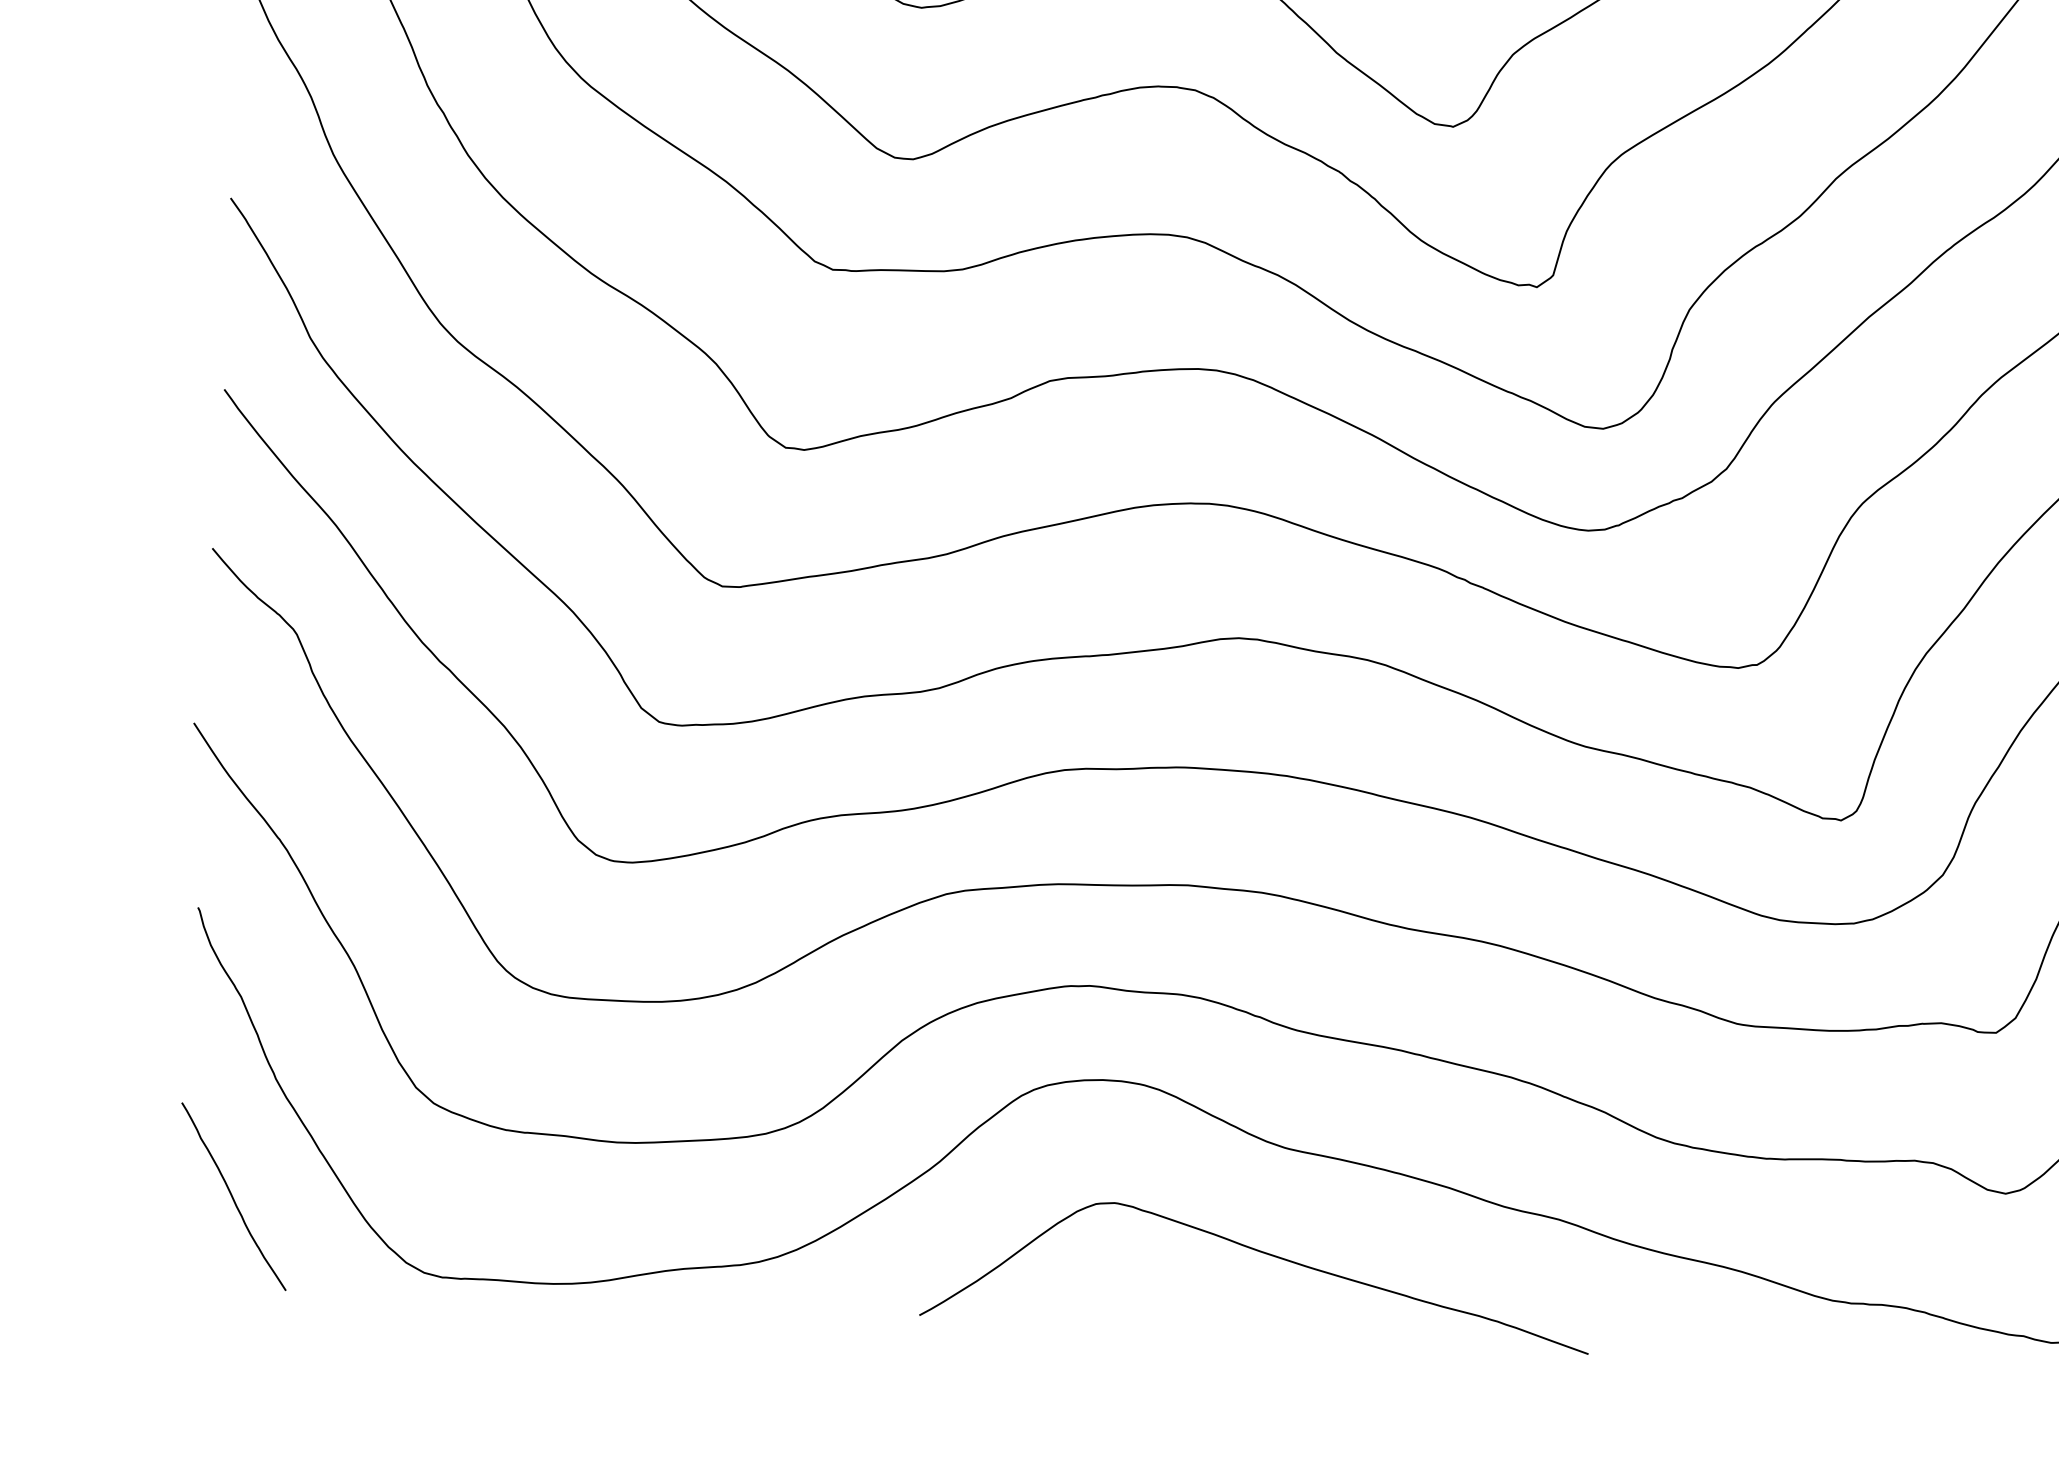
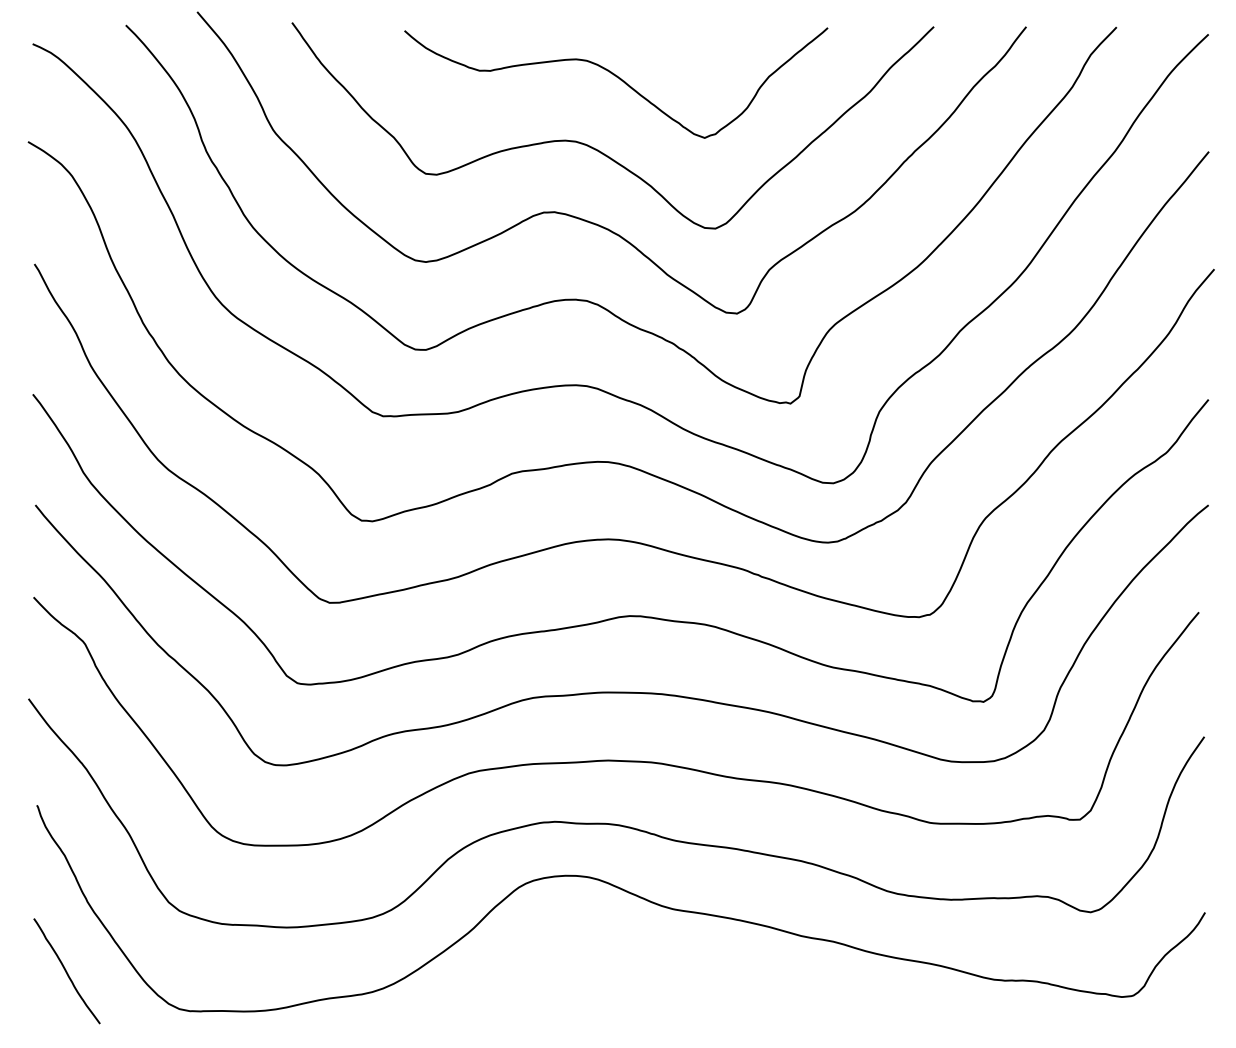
curve: (1262, 1254) -> (663, 971), removed

